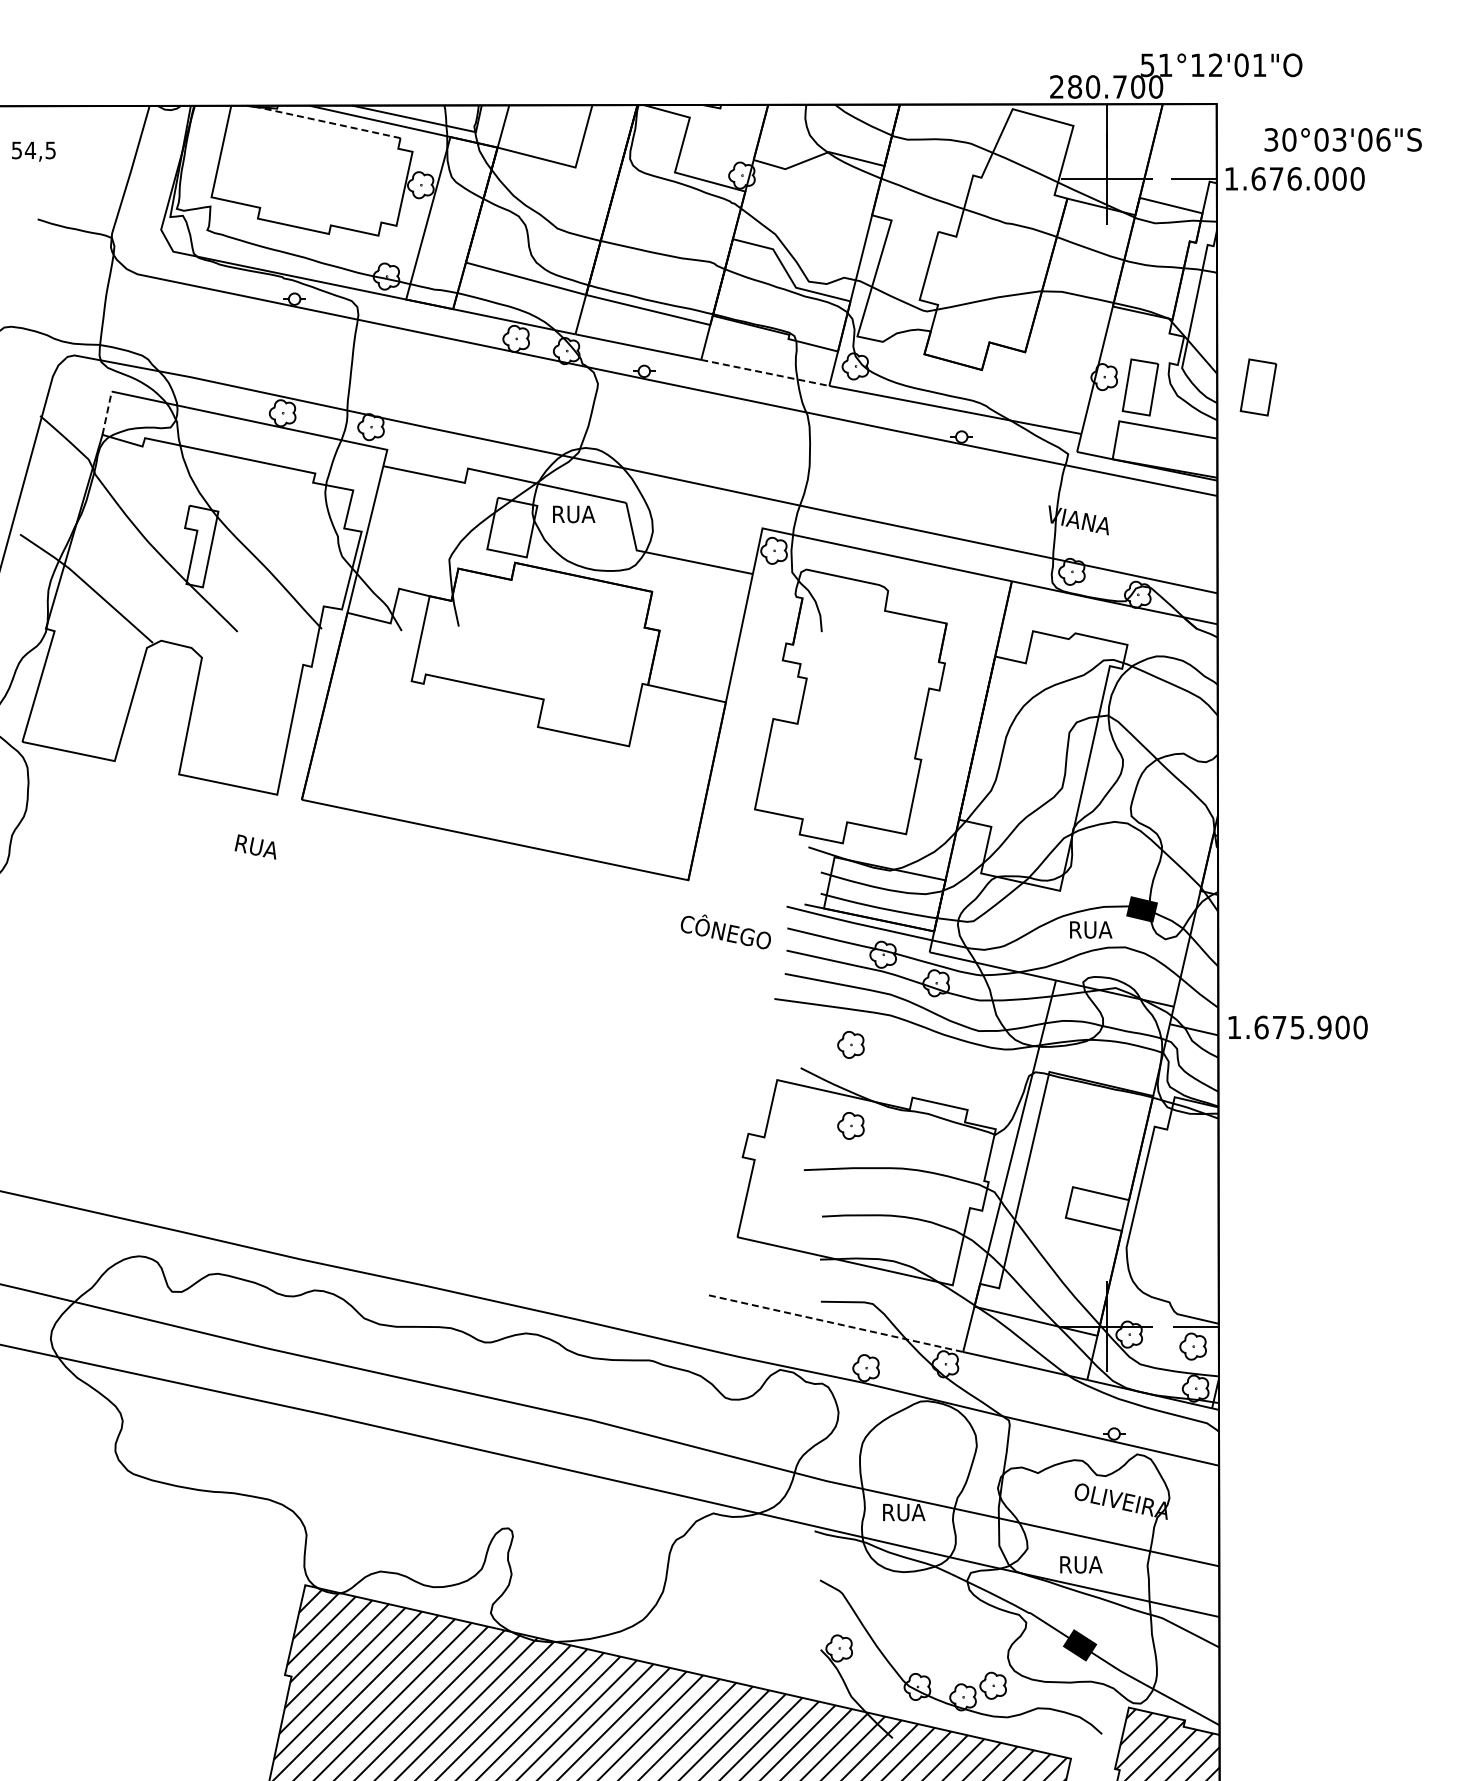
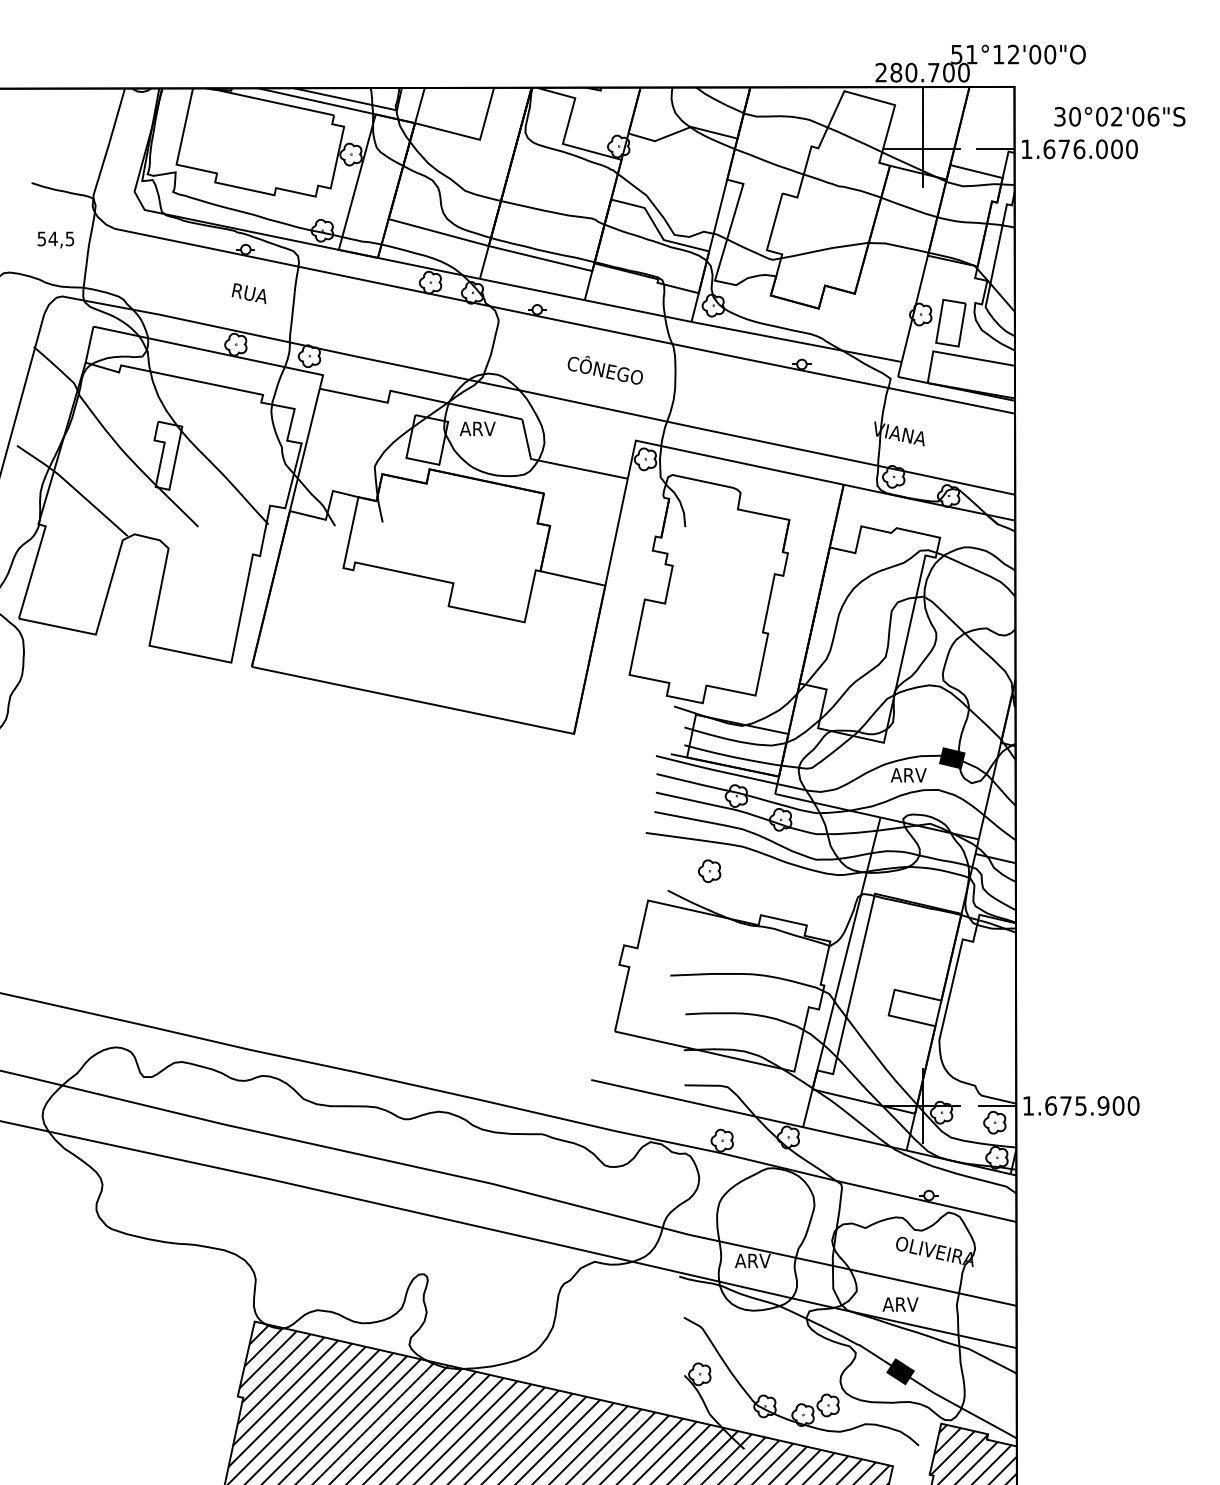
text: (1259, 65) -> (1050, 54), 51°12'01"O -> 51°12'00"O
line: (325, 121) -> (271, 101), dashed -> solid
text: (1339, 139) -> (1116, 116), 30°03'06"S -> 30°02'06"S
text: (33, 151) -> (55, 239), moved
line: (765, 373) -> (638, 311), dashed -> solid
part: (1258, 387) -> (1049, 323), removed
line: (107, 412) -> (89, 344), dashed -> solid
text: (573, 514) -> (478, 429), RUA -> ARV
text: (255, 846) -> (249, 293), moved
text: (1090, 929) -> (909, 775), RUA -> ARV
text: (725, 931) -> (604, 369), moved
text: (1297, 1027) -> (1080, 1105), moved
part: (850, 1125) -> (709, 938), removed
line: (836, 1323) -> (697, 1103), dashed -> solid
text: (903, 1512) -> (753, 1260), RUA -> ARV
text: (1080, 1564) -> (900, 1304), RUA -> ARV

